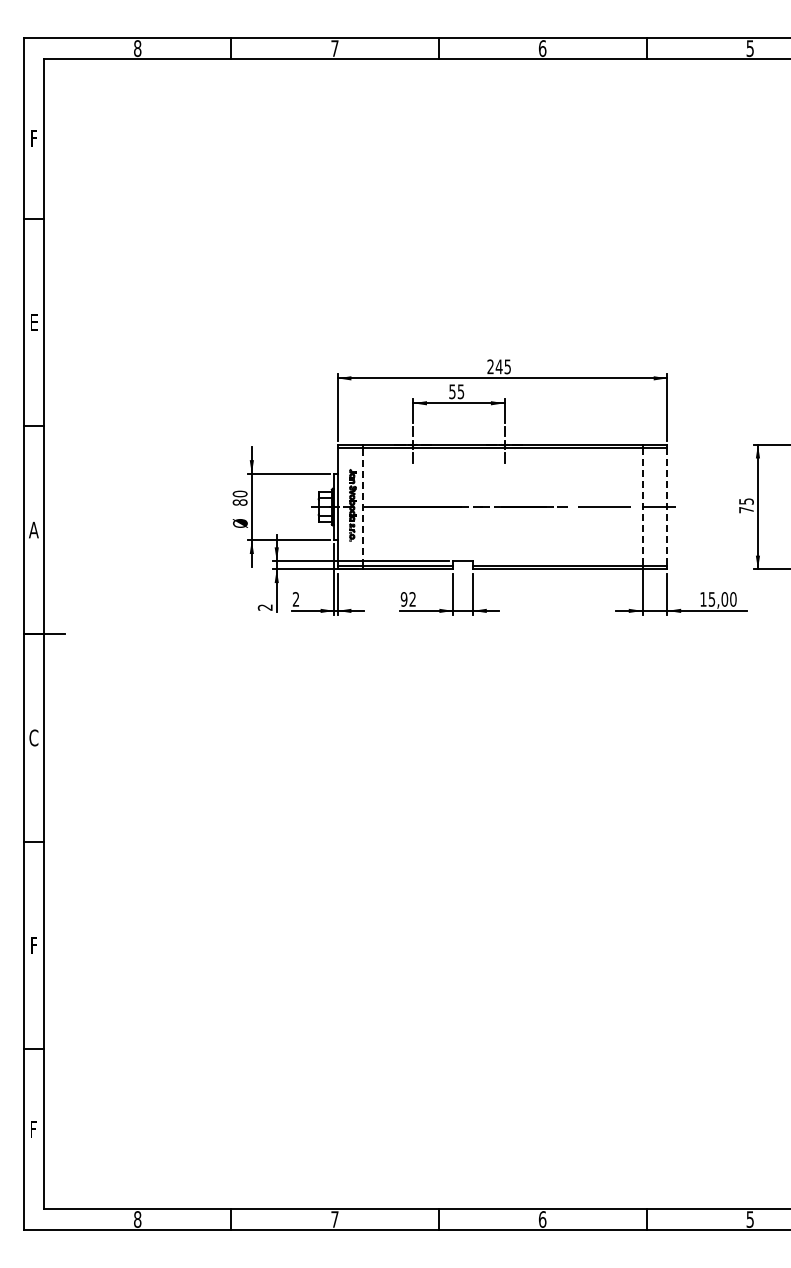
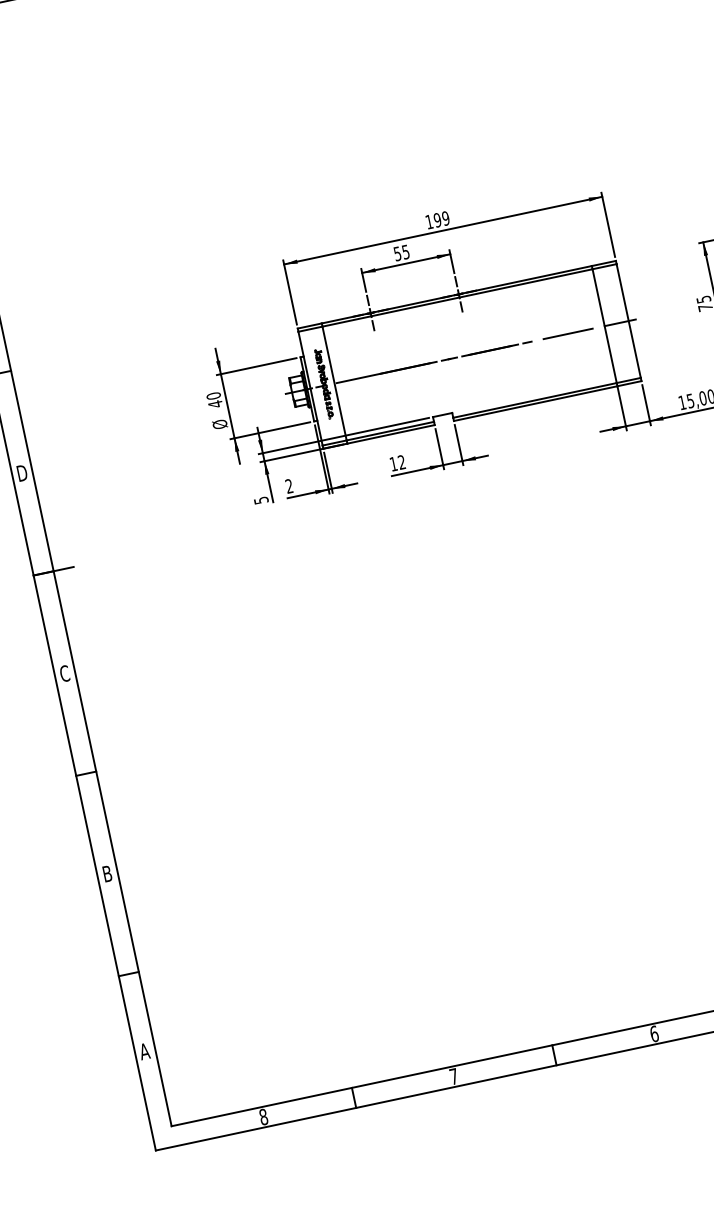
text: (499, 366) -> (437, 219), 245 -> 199
text: (239, 502) -> (214, 404), 80 -> 40
line: (362, 507) -> (334, 383), dashed -> solid
line: (642, 507) -> (604, 326), dashed -> solid
line: (667, 507) -> (628, 321), dashed -> solid
text: (33, 529) -> (21, 472), A -> D
text: (403, 599) -> (393, 464), 92 -> 12
text: (264, 607) -> (260, 500), 2 -> 5
text: (33, 945) -> (106, 874), F -> B
text: (33, 1129) -> (144, 1051), F -> A

